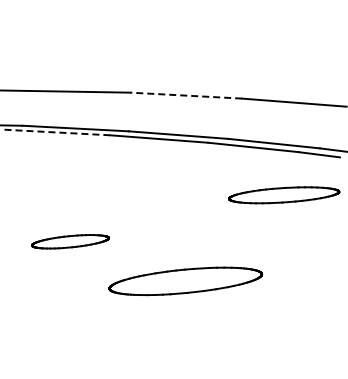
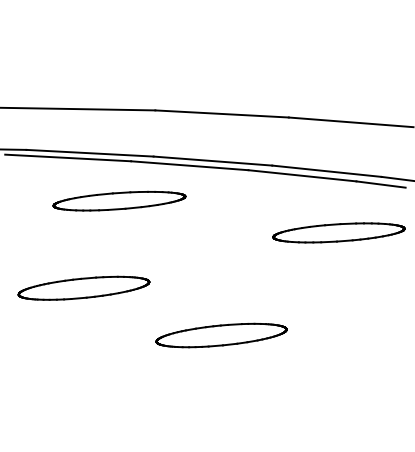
line: (186, 95) -> (222, 113), dashed -> solid
line: (57, 132) -> (68, 157), dashed -> solid
part: (100, 168) -> (119, 200), added
part: (70, 241) -> (83, 288), size x1.43
part: (185, 280) -> (221, 334), size x0.71

